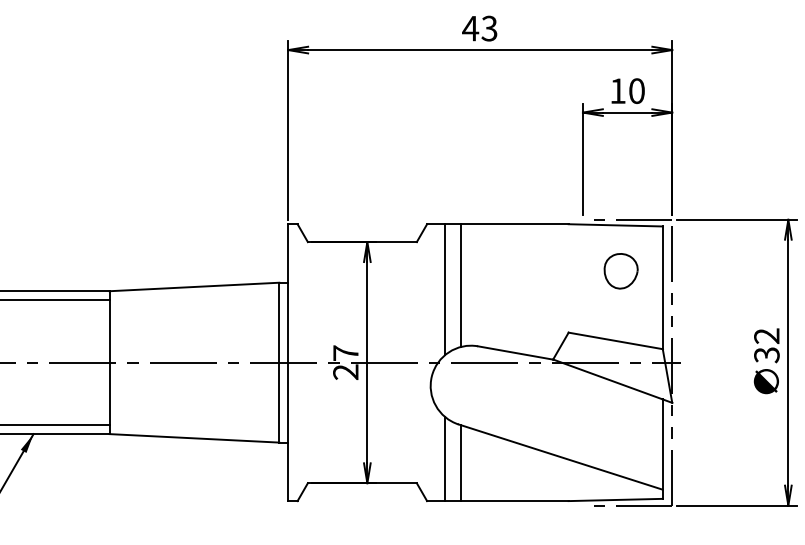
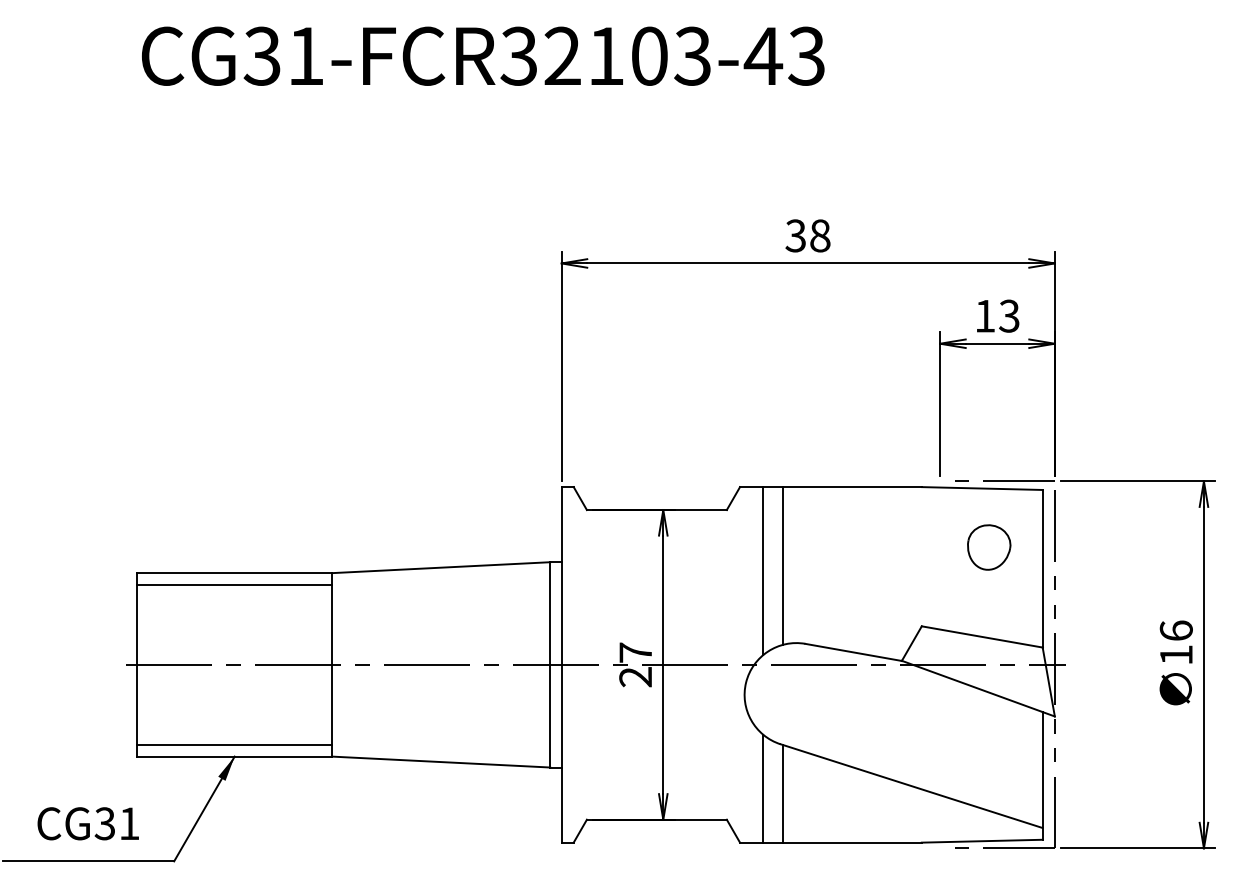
text: (479, 28) -> (807, 235), 43 -> 38
text: (636, 90) -> (1009, 315), 10 -> 13
text: (766, 345) -> (1175, 642), 32 -> 16

